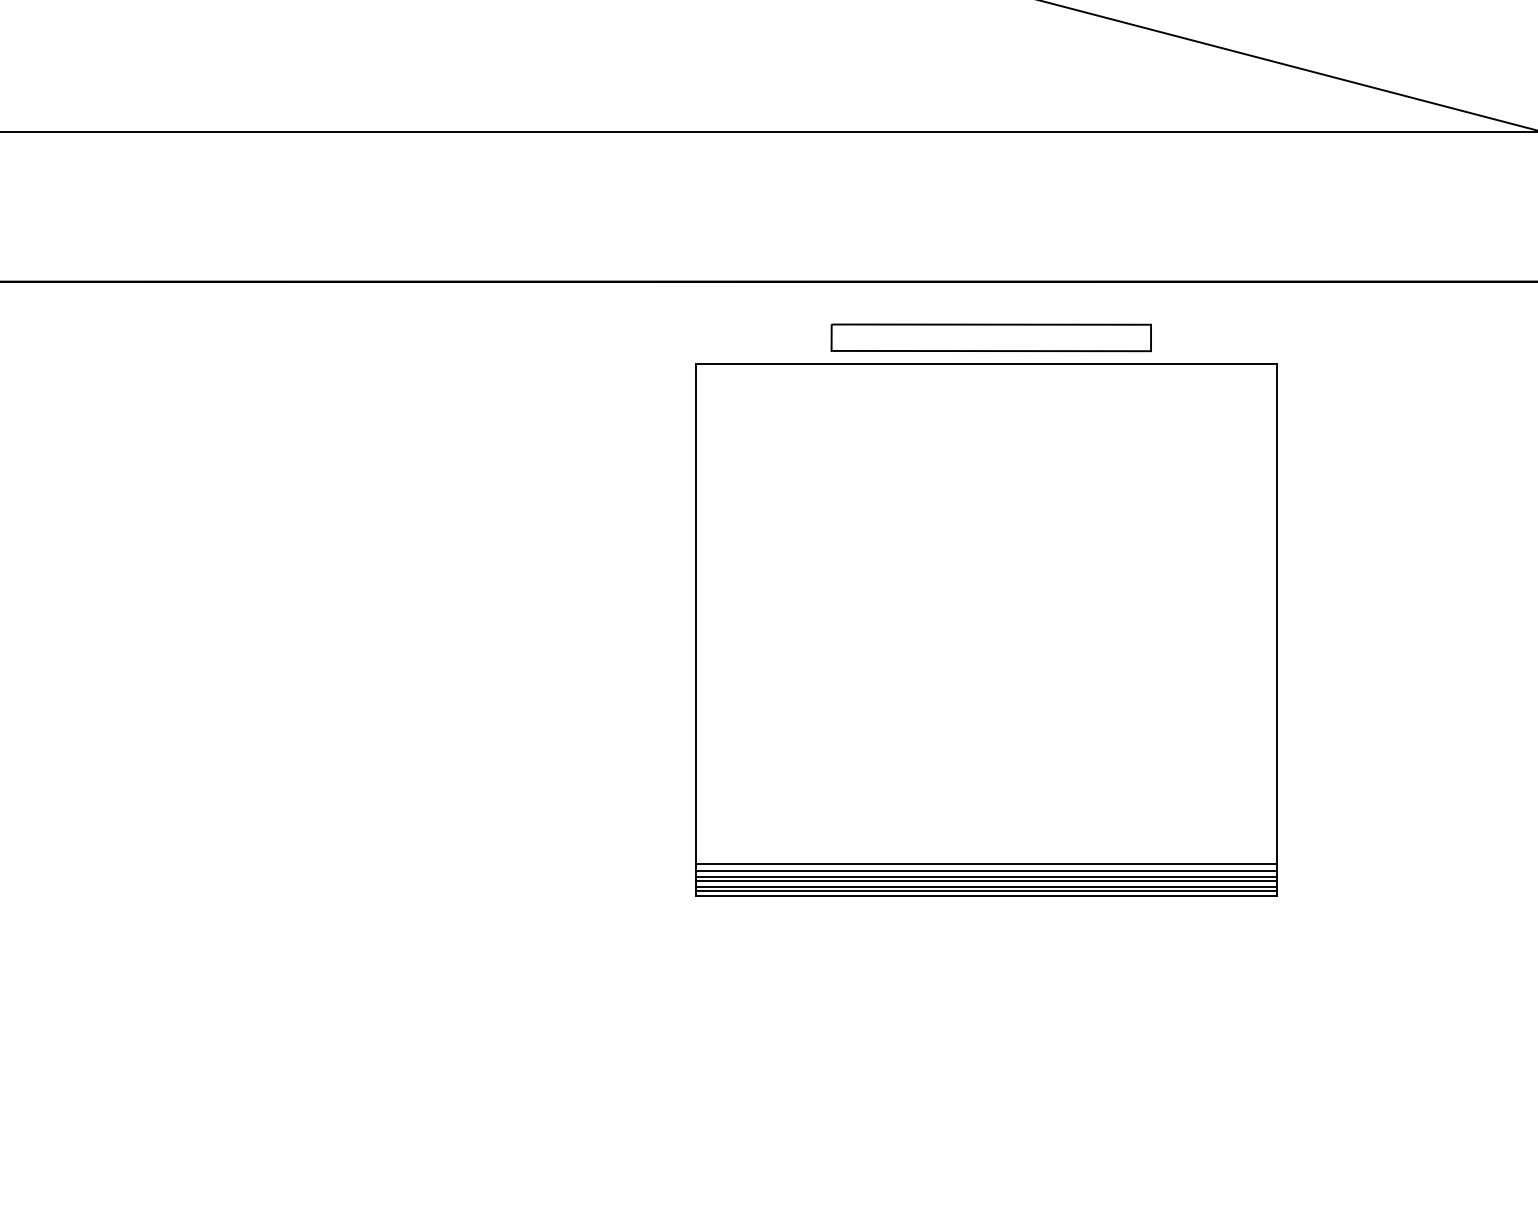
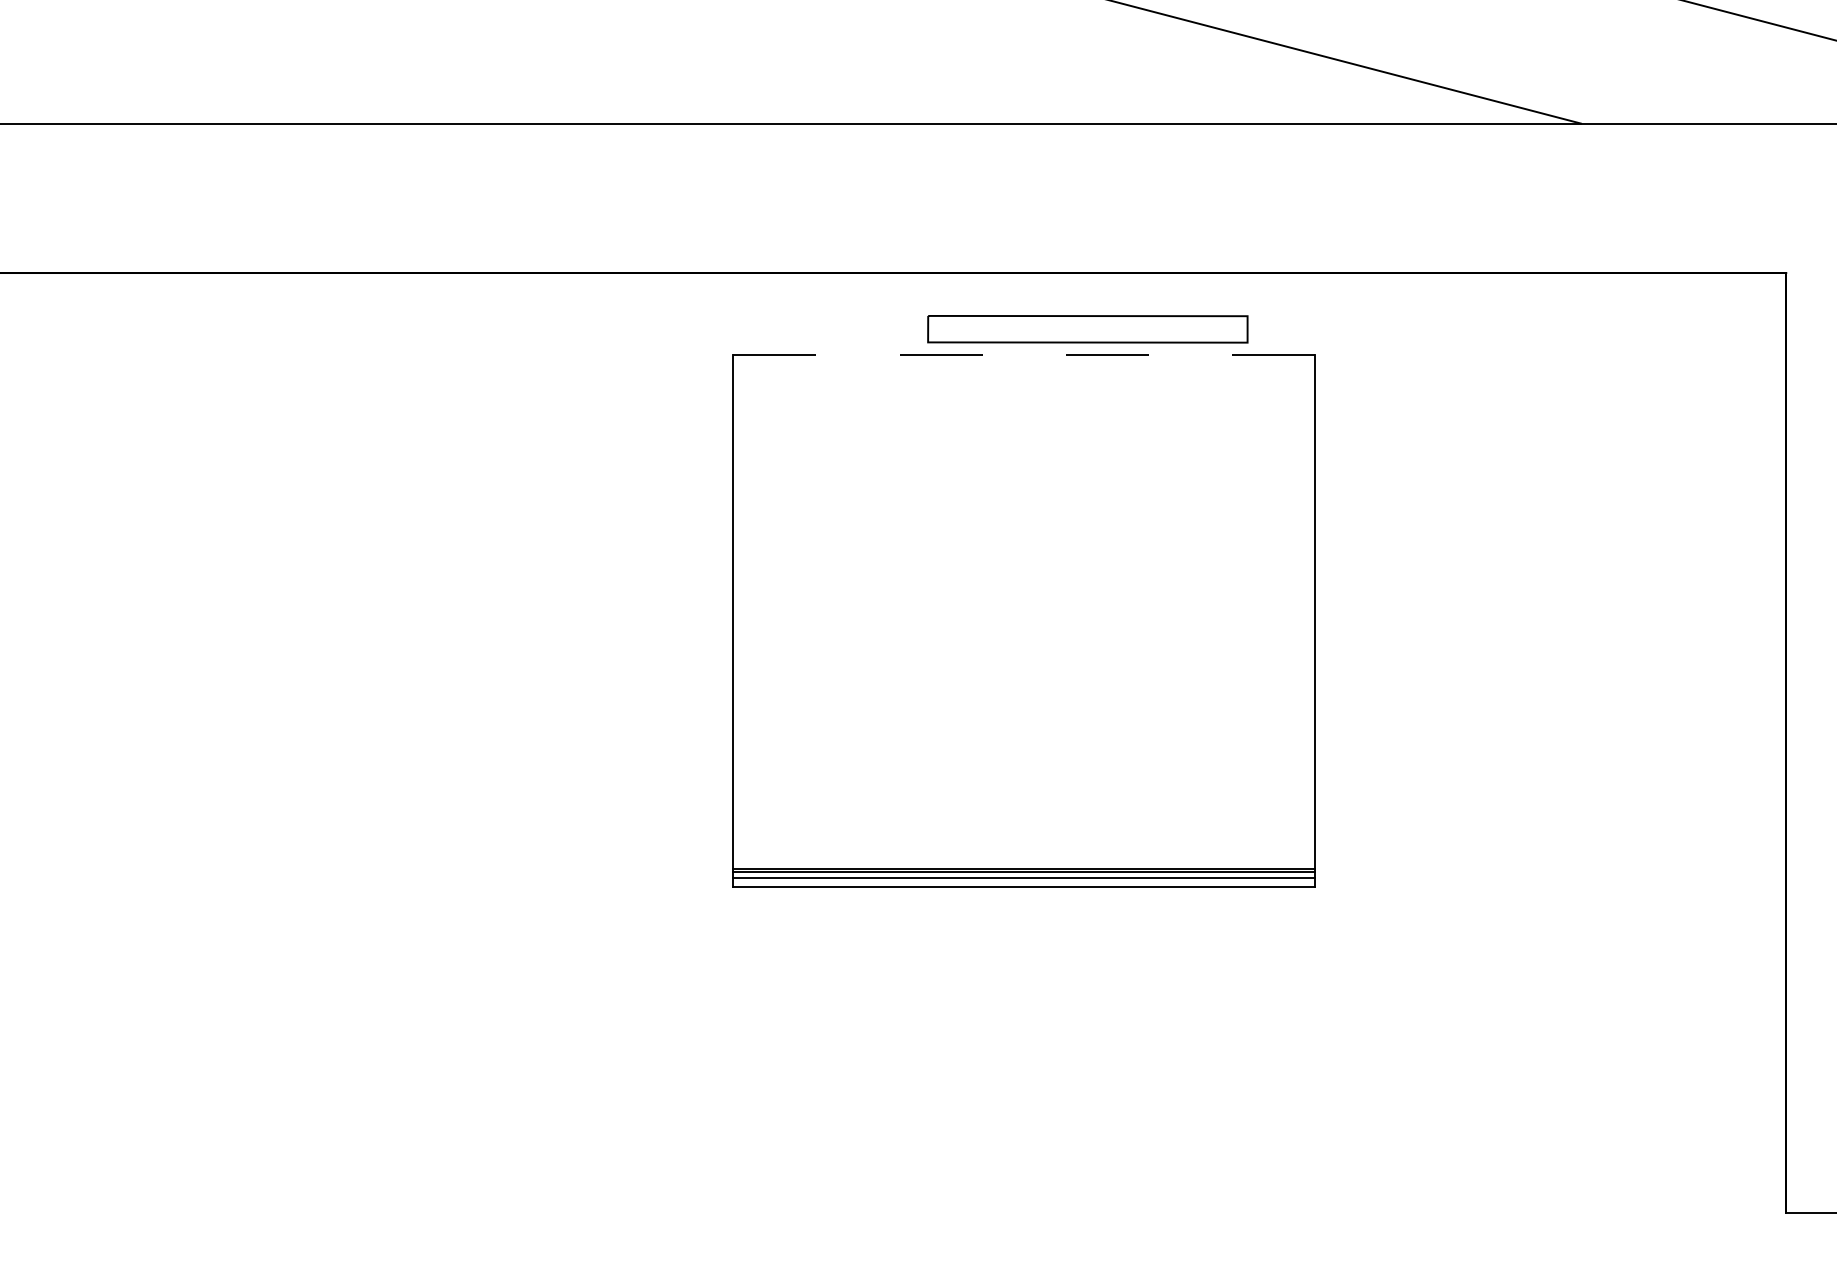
part: (990, 338) -> (1087, 329), moved
line: (986, 364) -> (1024, 355), solid -> dashed
line: (985, 864) -> (1023, 855), removed
line: (985, 871) -> (1023, 862), removed
line: (985, 891) -> (1023, 882), removed

